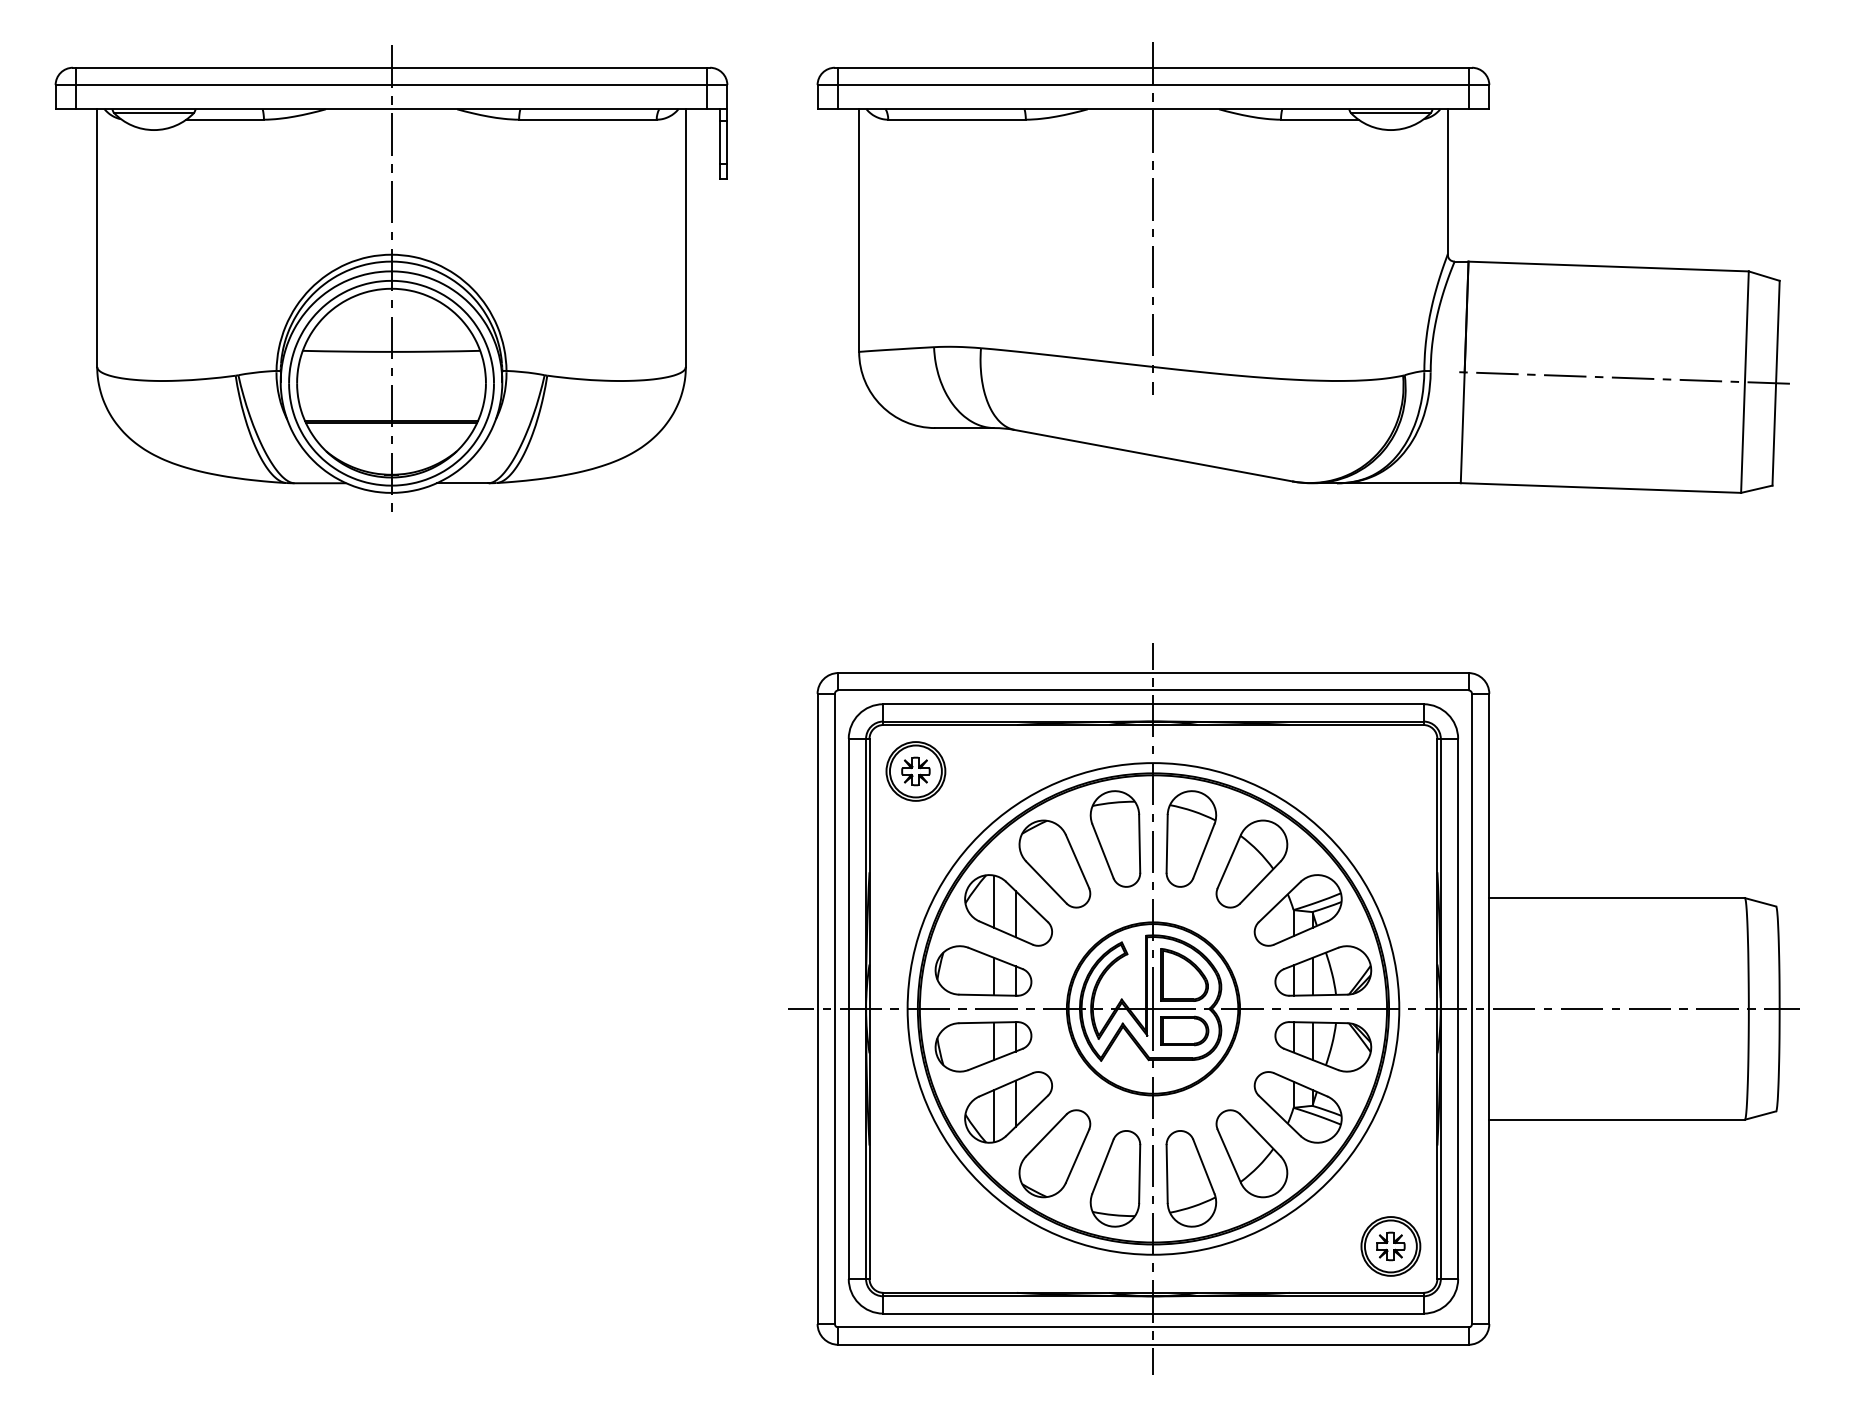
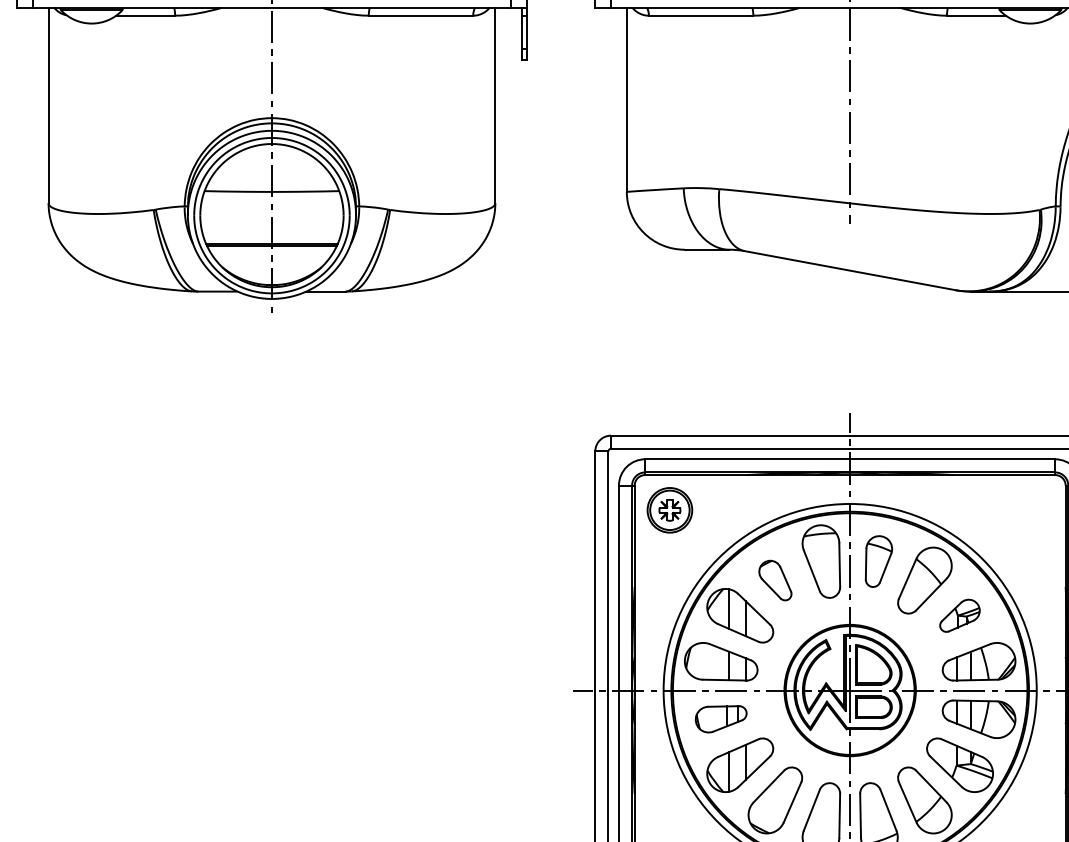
part: (1191, 838) -> (879, 561), size x0.7
part: (1054, 863) -> (775, 580), size x0.6
part: (1297, 910) -> (959, 615), size x0.6
part: (983, 1046) -> (721, 719), size x0.7

